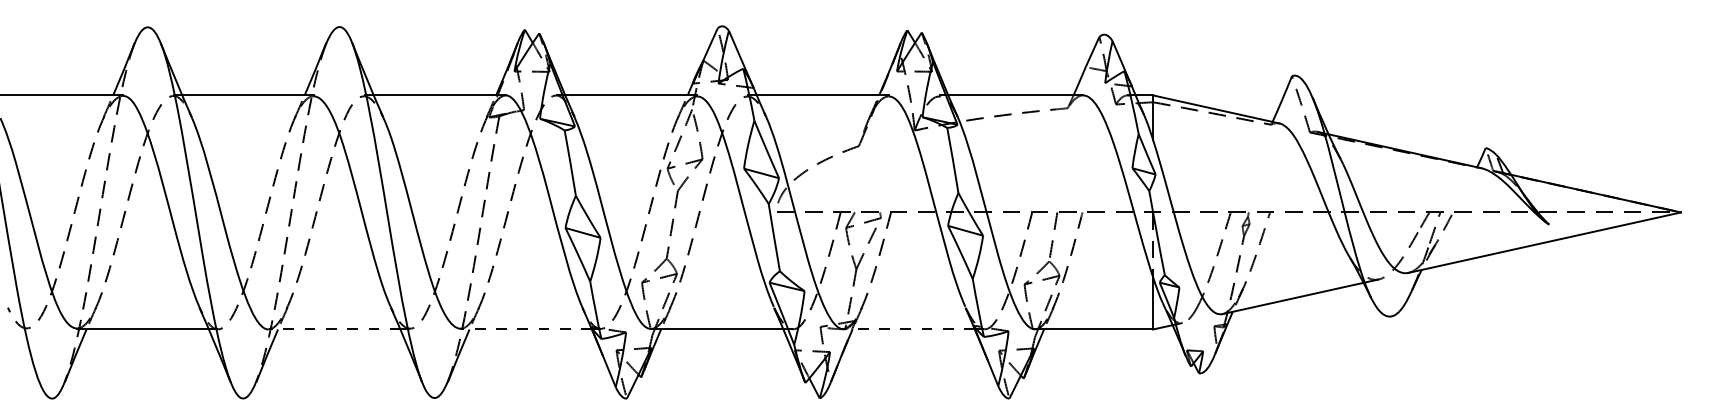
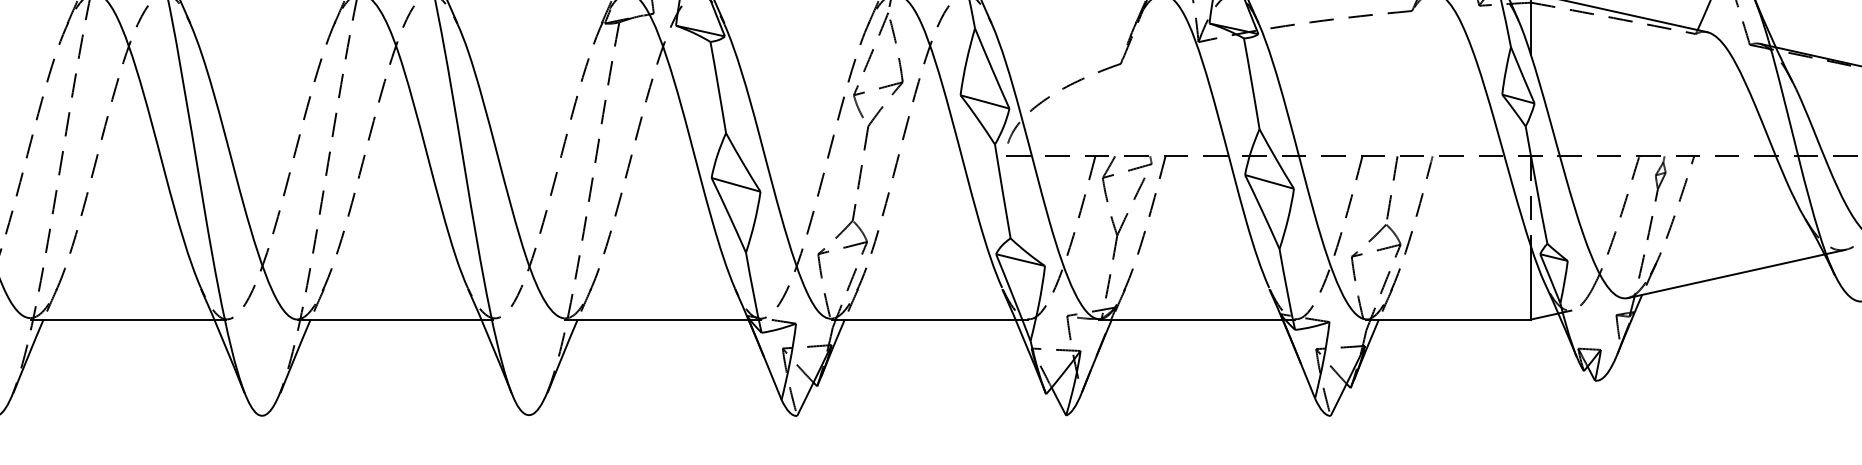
line: (334, 329) -> (389, 319), dashed -> solid
line: (526, 329) -> (657, 319), dashed -> solid
line: (909, 329) -> (1191, 319), dashed -> solid

